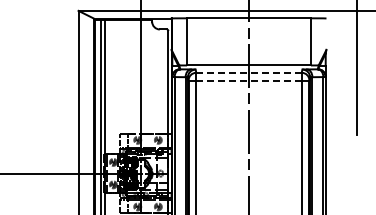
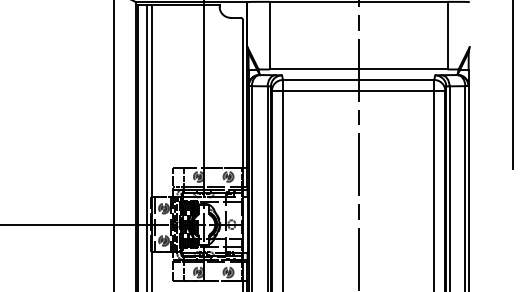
line: (249, 72) -> (359, 79), dashed -> solid
line: (249, 80) -> (359, 91), dashed -> solid

